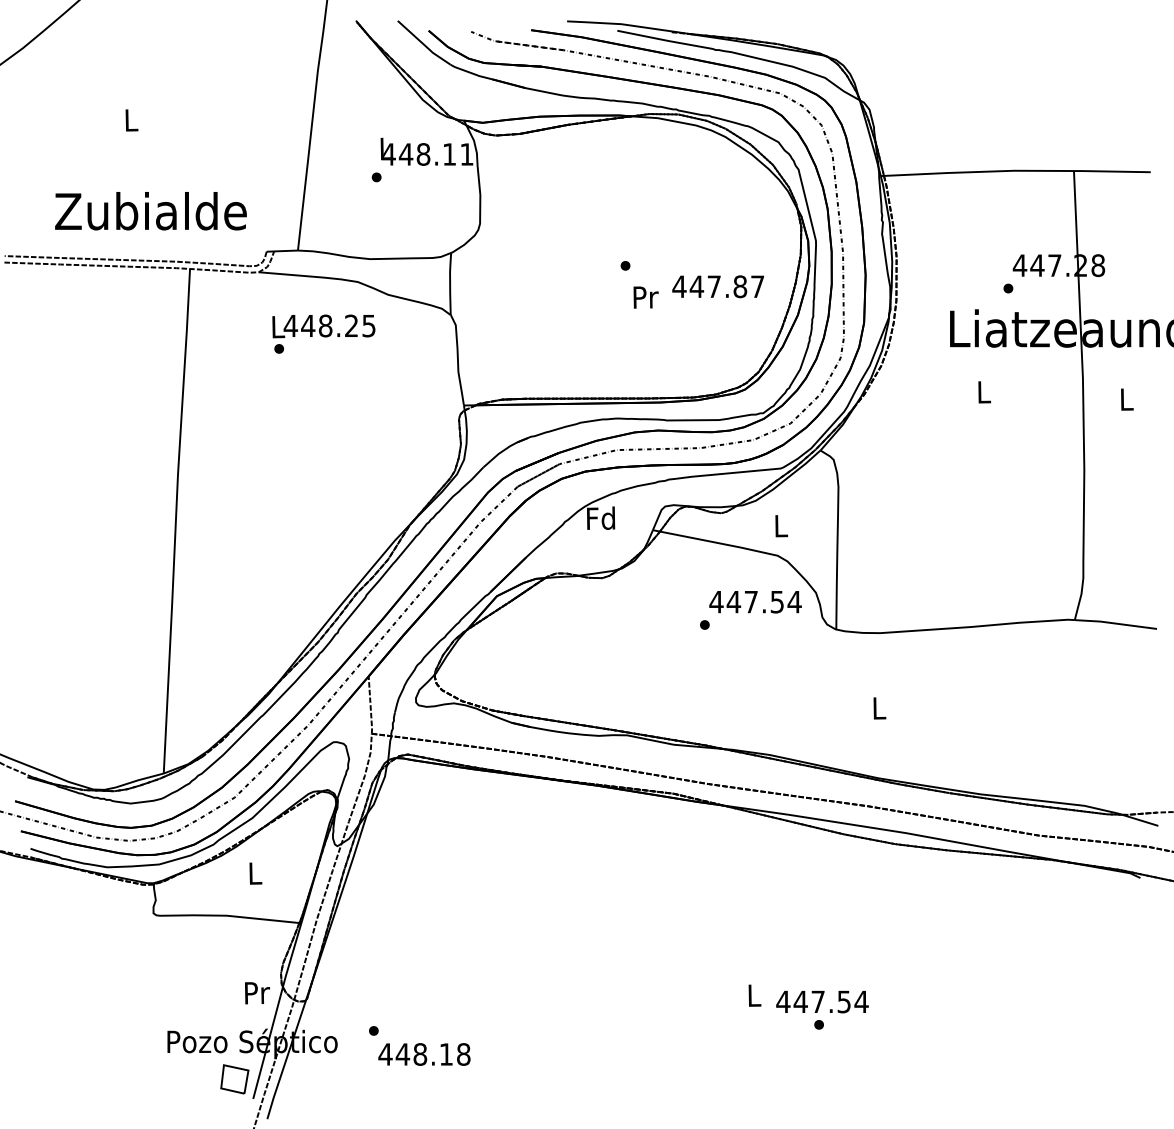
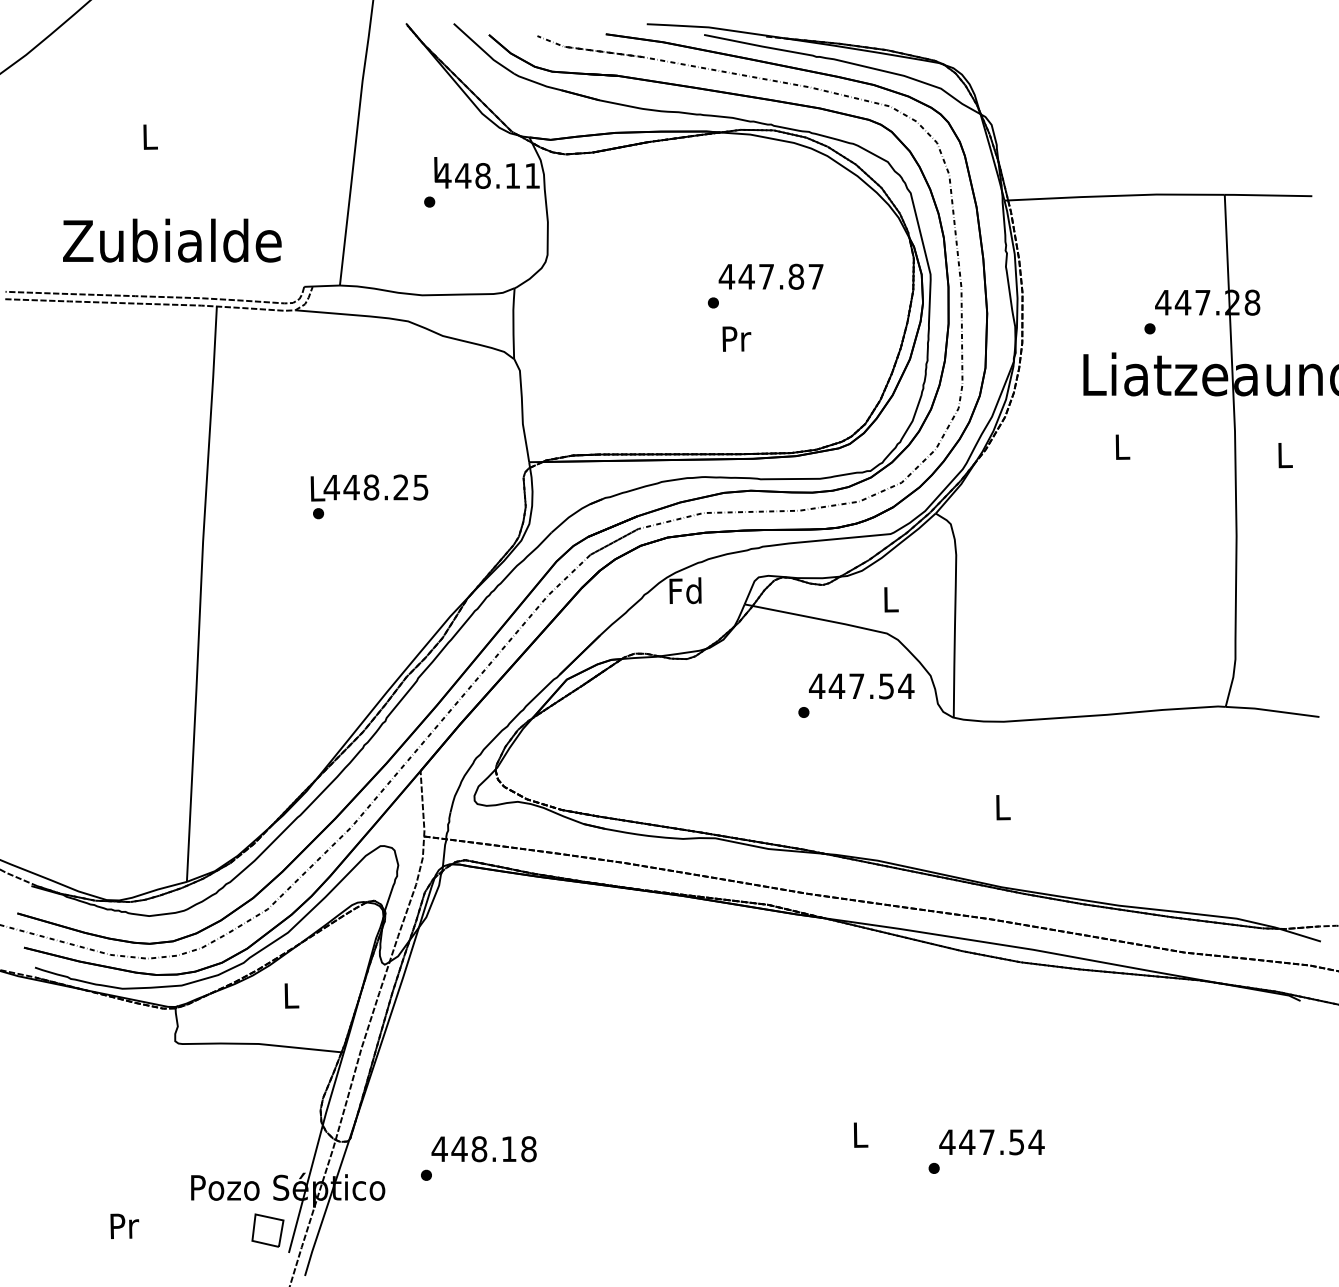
text: (717, 286) -> (770, 276), moved
text: (323, 333) -> (369, 496), moved
text: (257, 992) -> (124, 1225), moved
text: (822, 1002) -> (991, 1142), moved
text: (423, 1054) -> (483, 1149), moved

